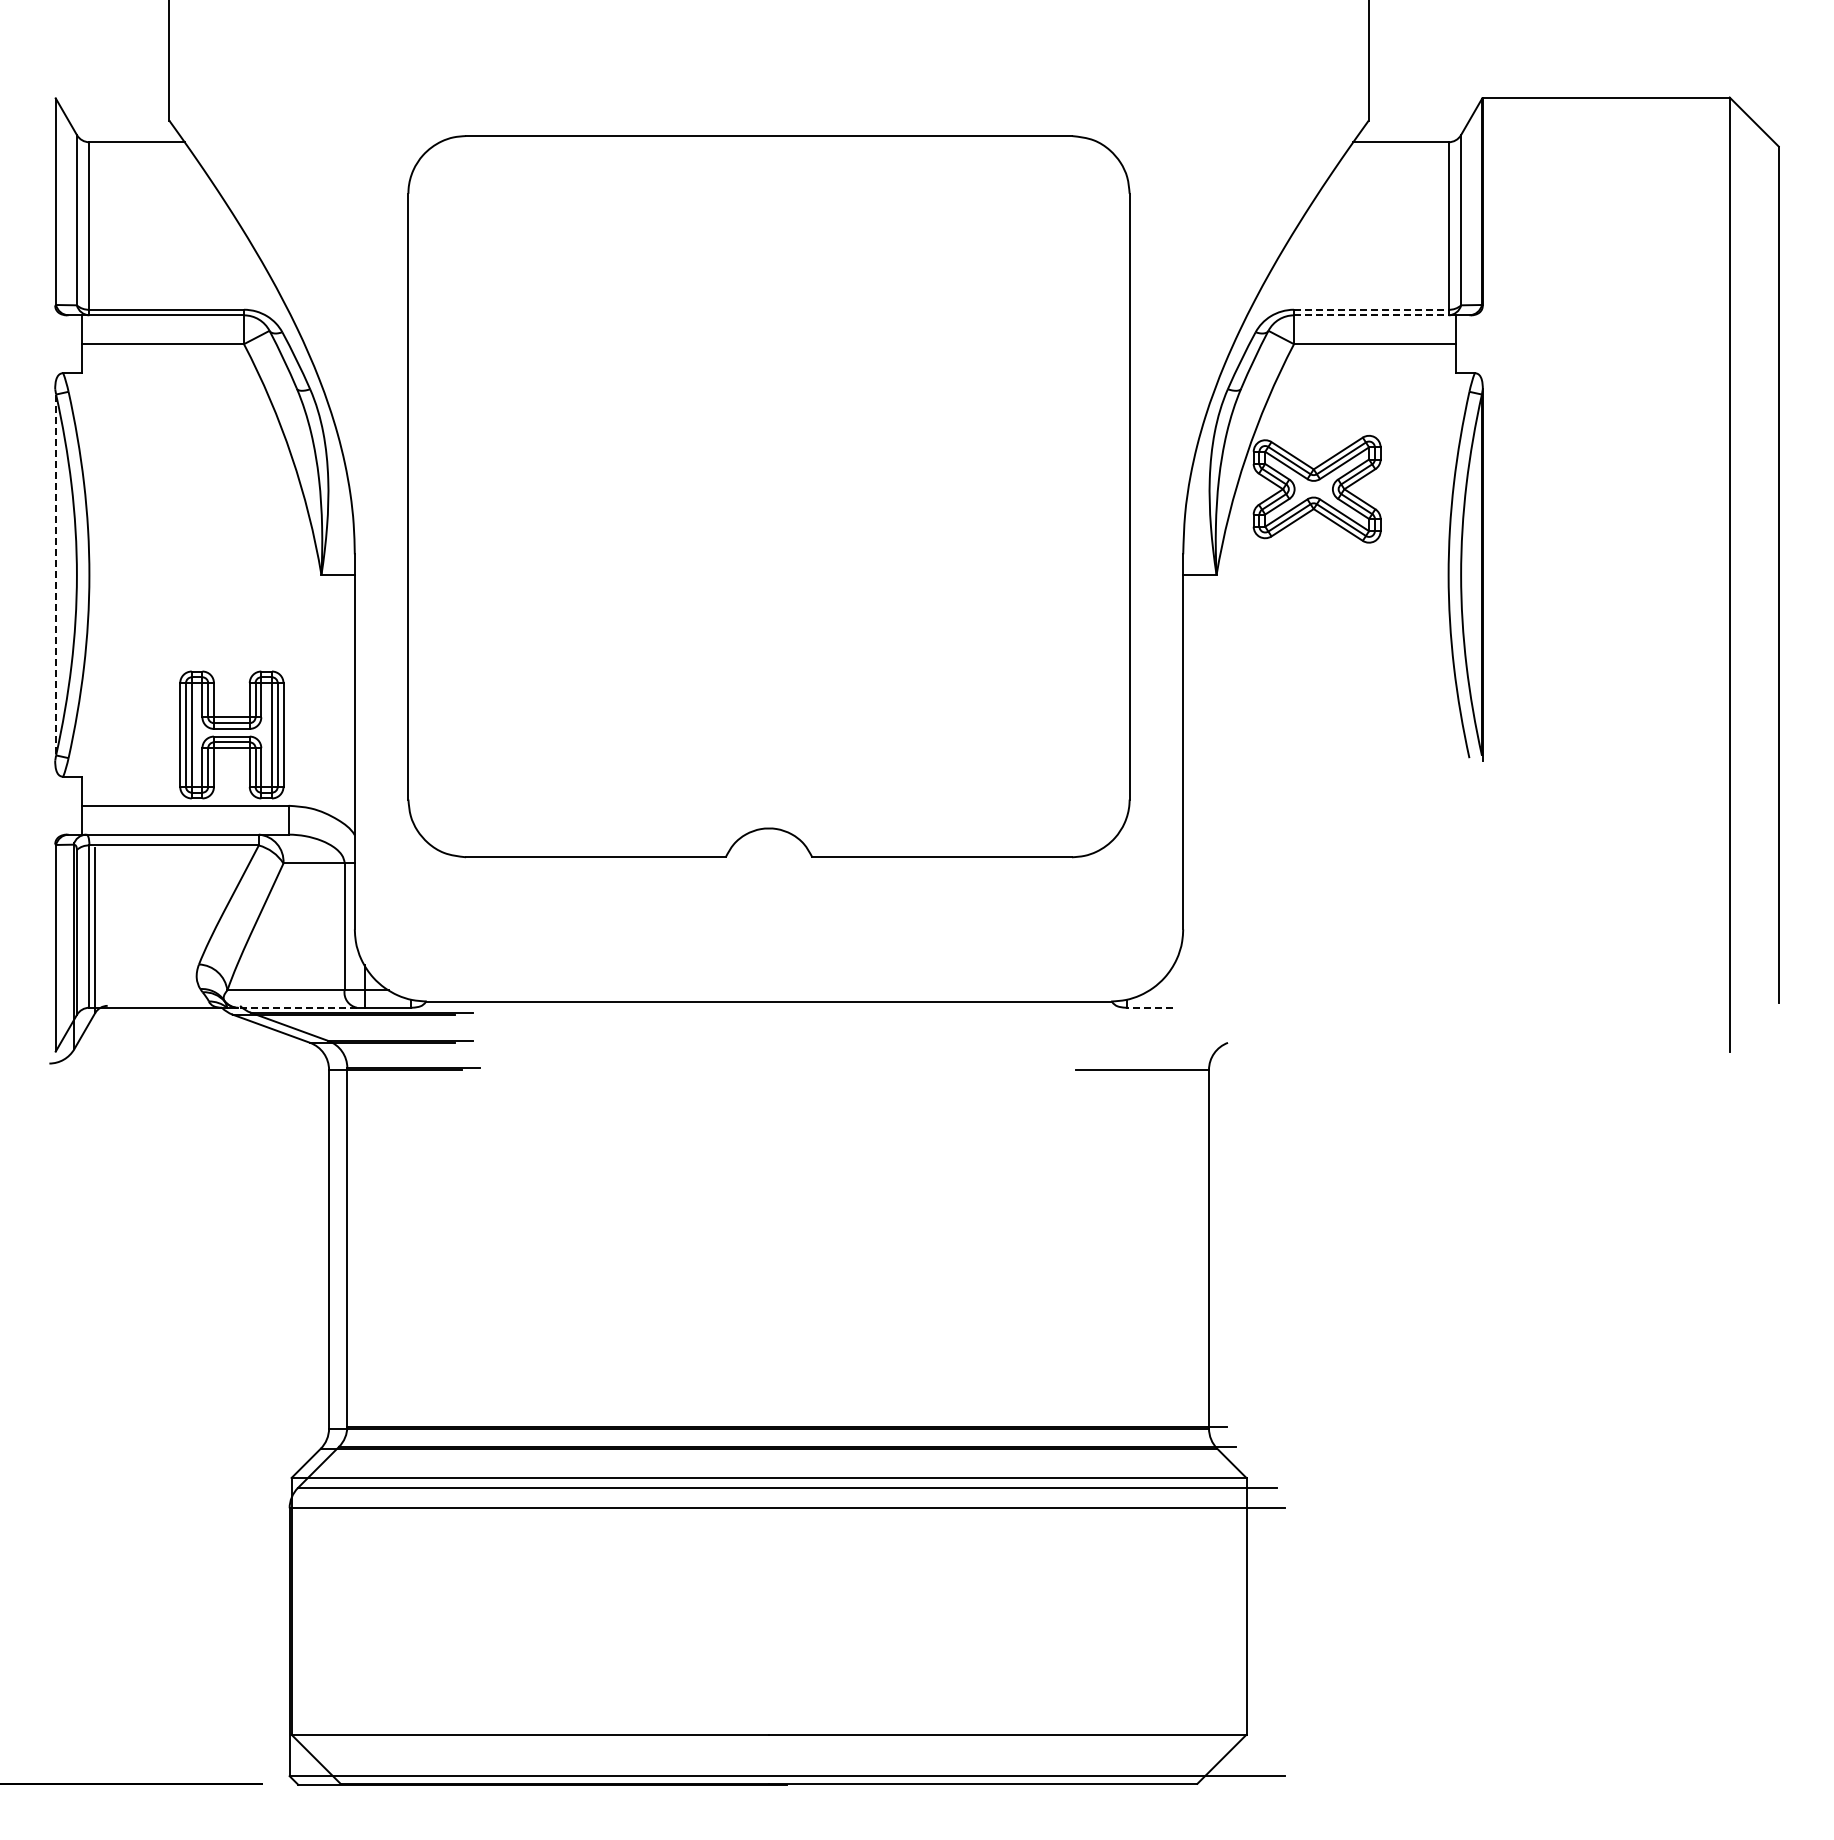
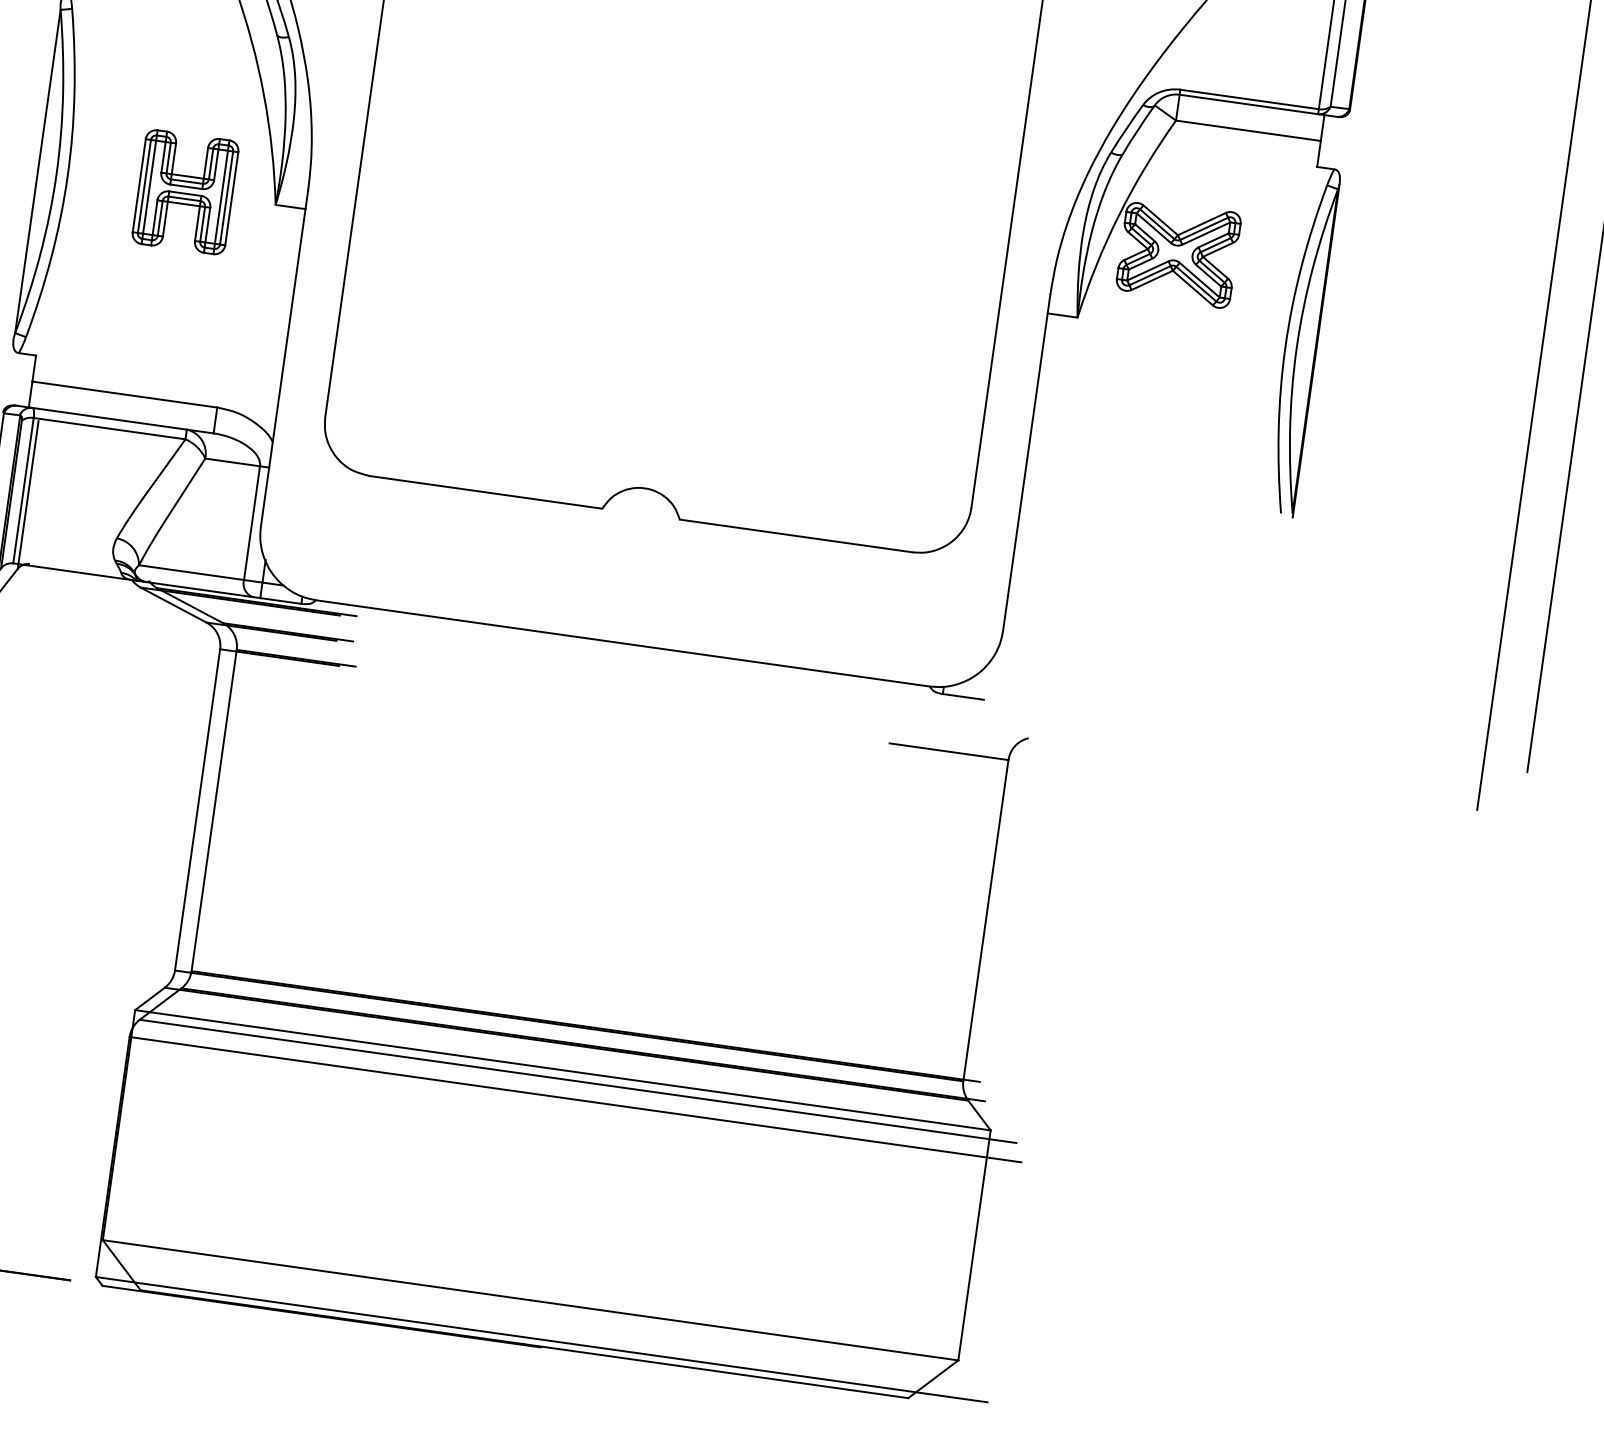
line: (1371, 309) -> (1249, 99), dashed -> solid
line: (1374, 315) -> (1251, 105), dashed -> solid
line: (56, 575) -> (38, 171), dashed -> solid
part: (231, 734) -> (185, 191), moved
line: (297, 1007) -> (199, 589), dashed -> solid
line: (1149, 1007) -> (963, 696), dashed -> solid

